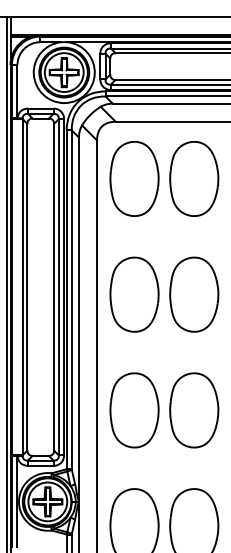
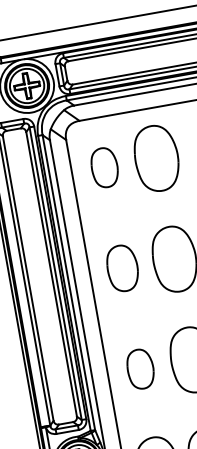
part: (134, 178) -> (104, 167), size x0.6
part: (134, 294) -> (122, 268), size x0.7
part: (134, 410) -> (140, 369), size x0.6

